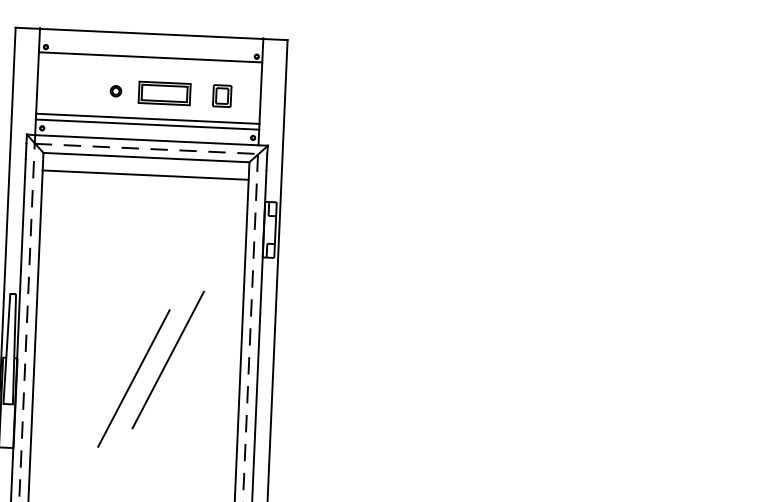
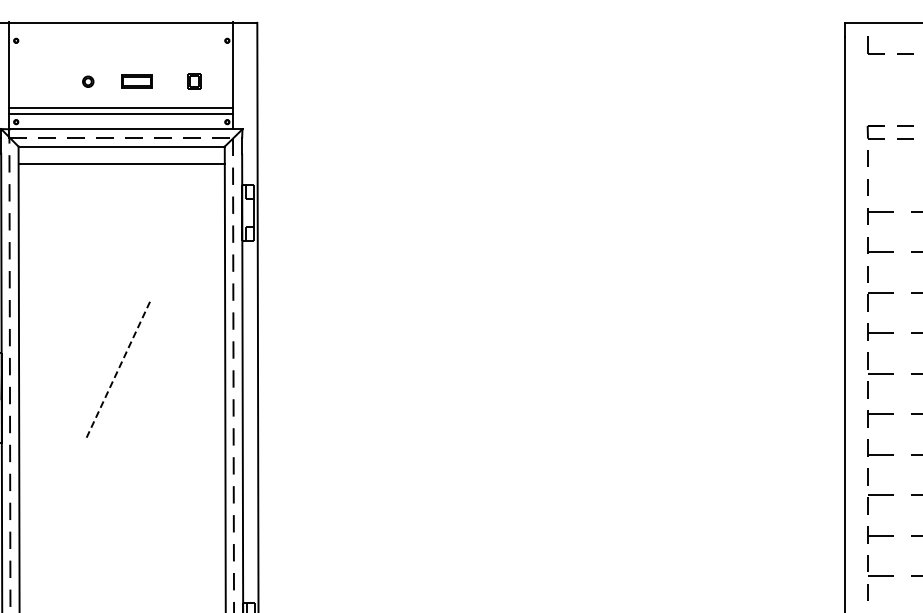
line: (150, 57) -> (121, 46), removed
part: (164, 93) -> (136, 81), size x0.6
part: (222, 95) -> (194, 81), size x0.7
line: (168, 359) -> (152, 347), removed
line: (134, 378) -> (119, 367), solid -> dashed

